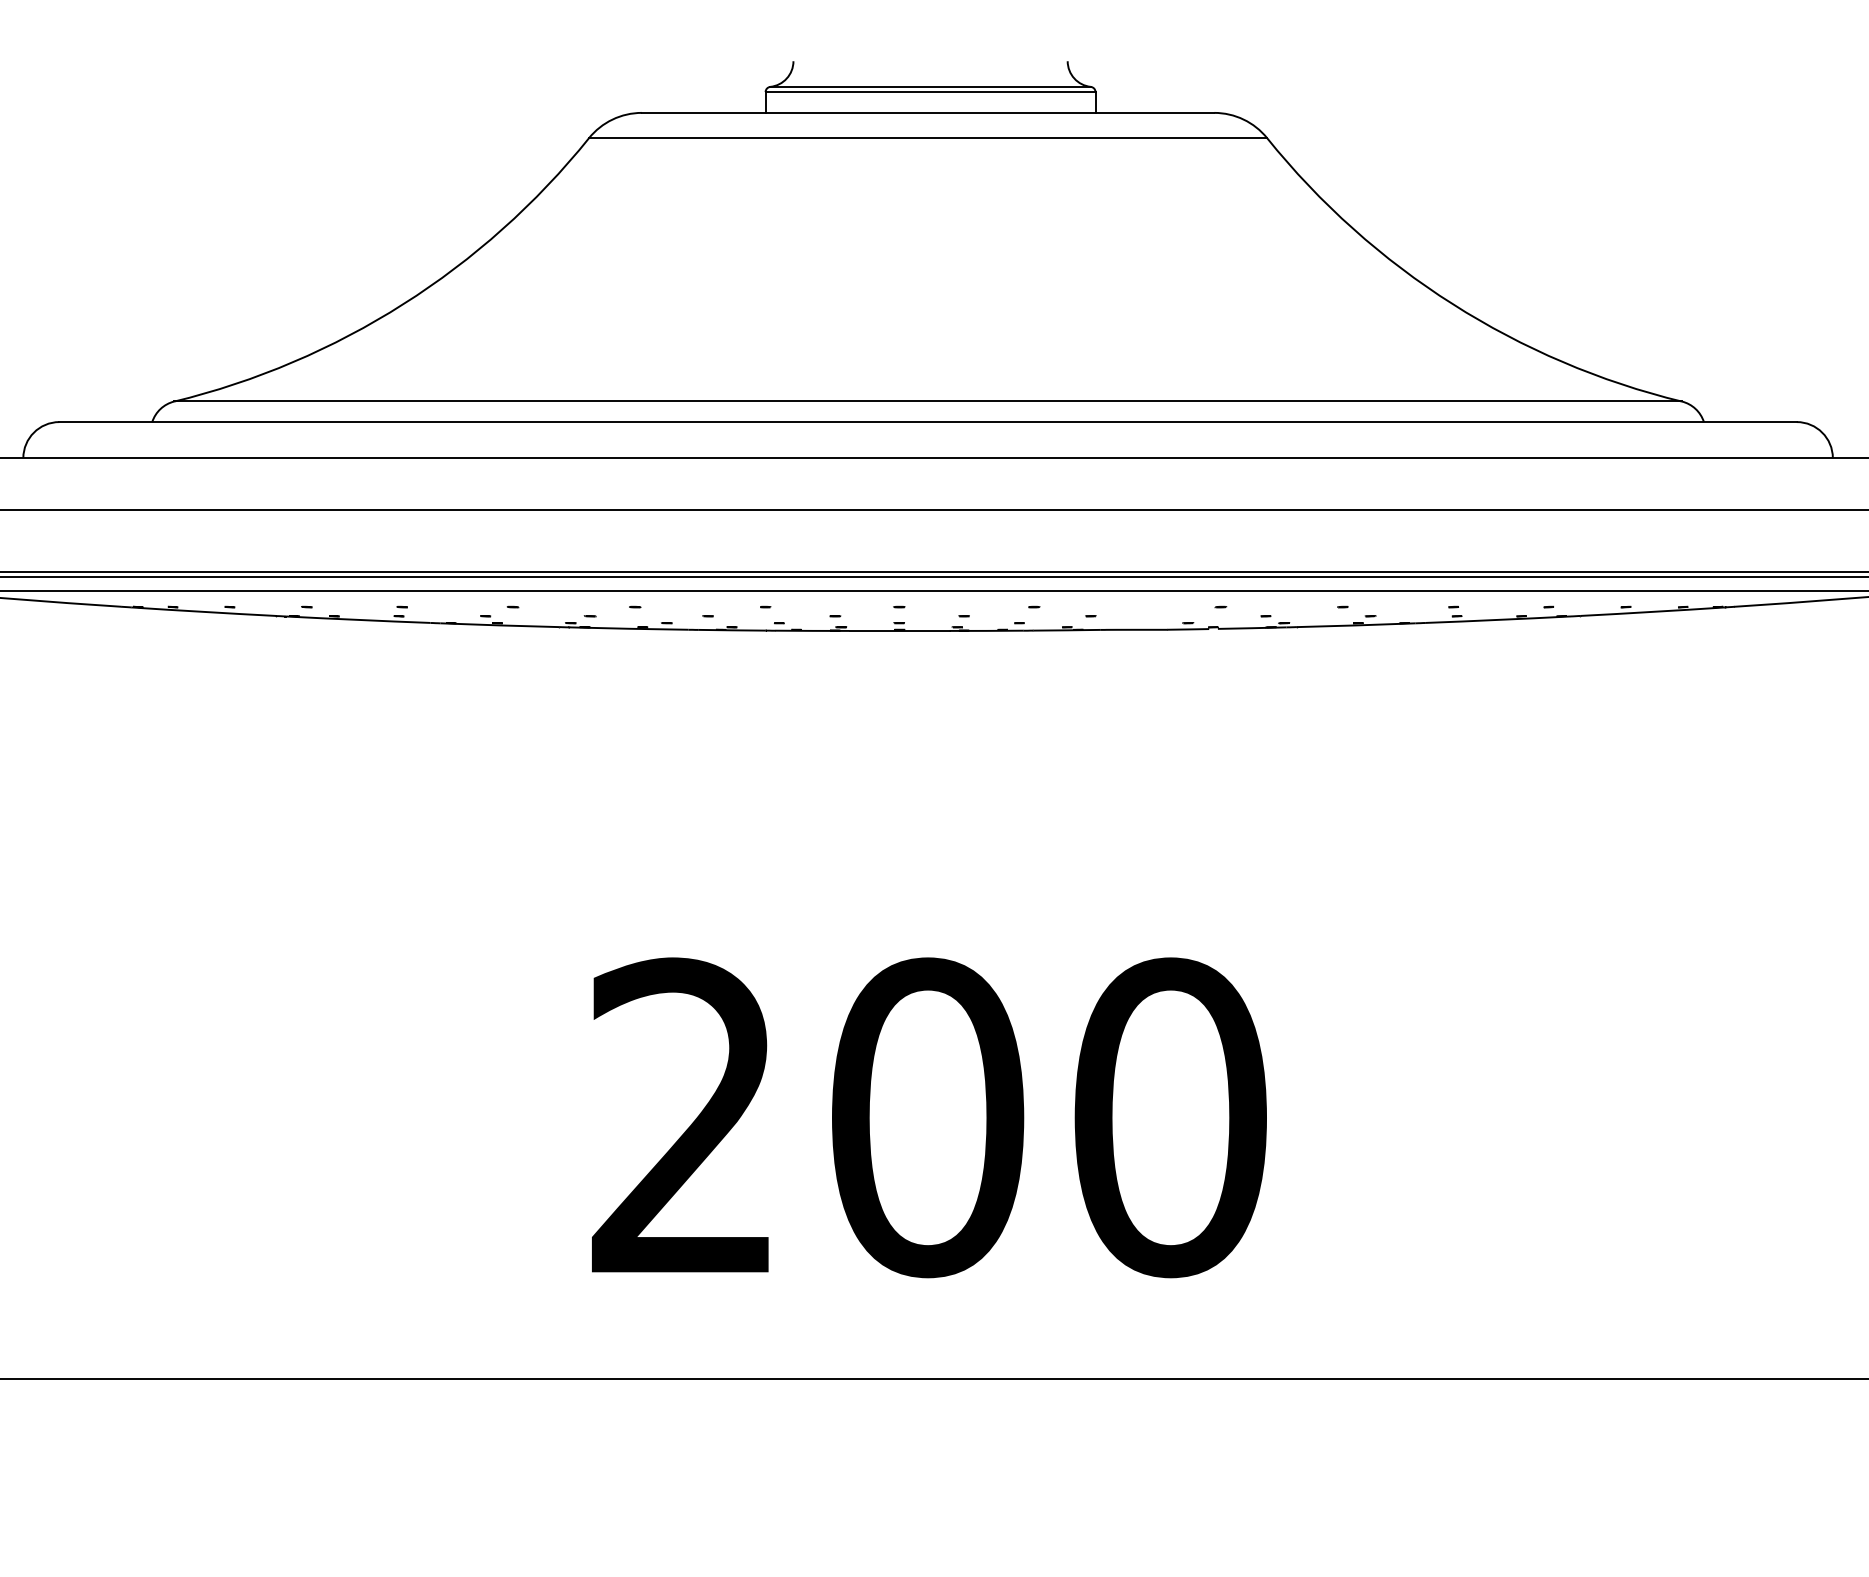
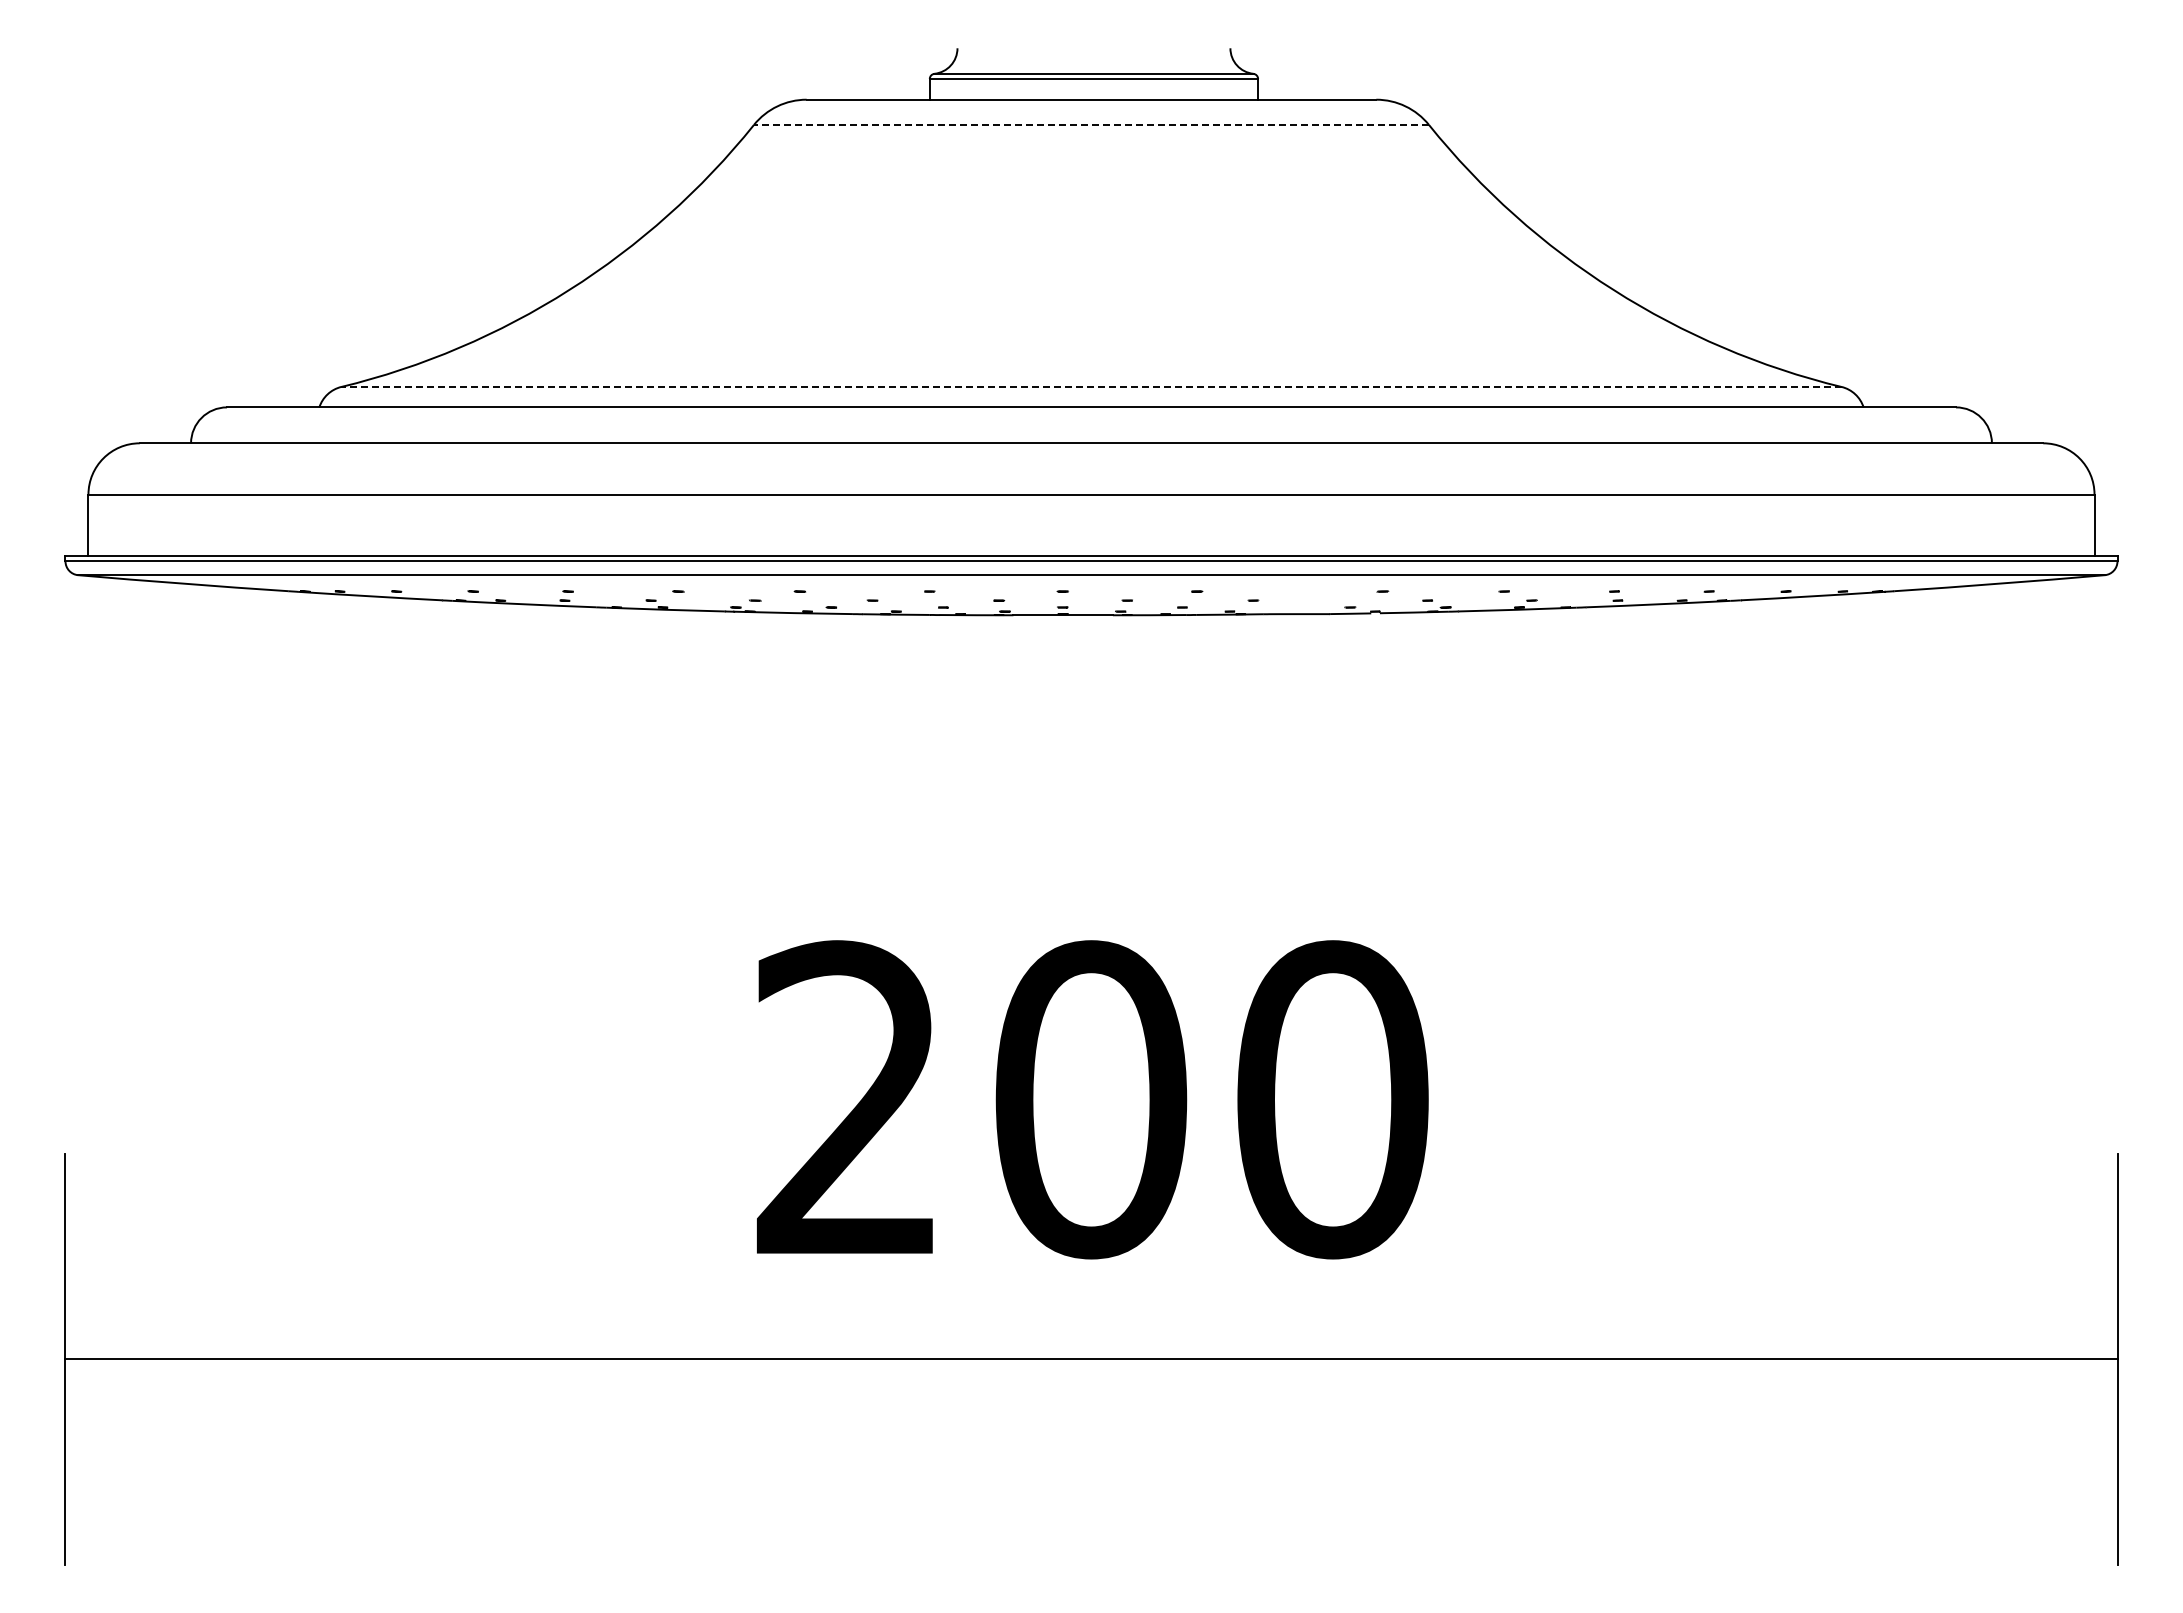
line: (928, 137) -> (1091, 124), solid -> dashed
line: (928, 401) -> (1091, 386), solid -> dashed

